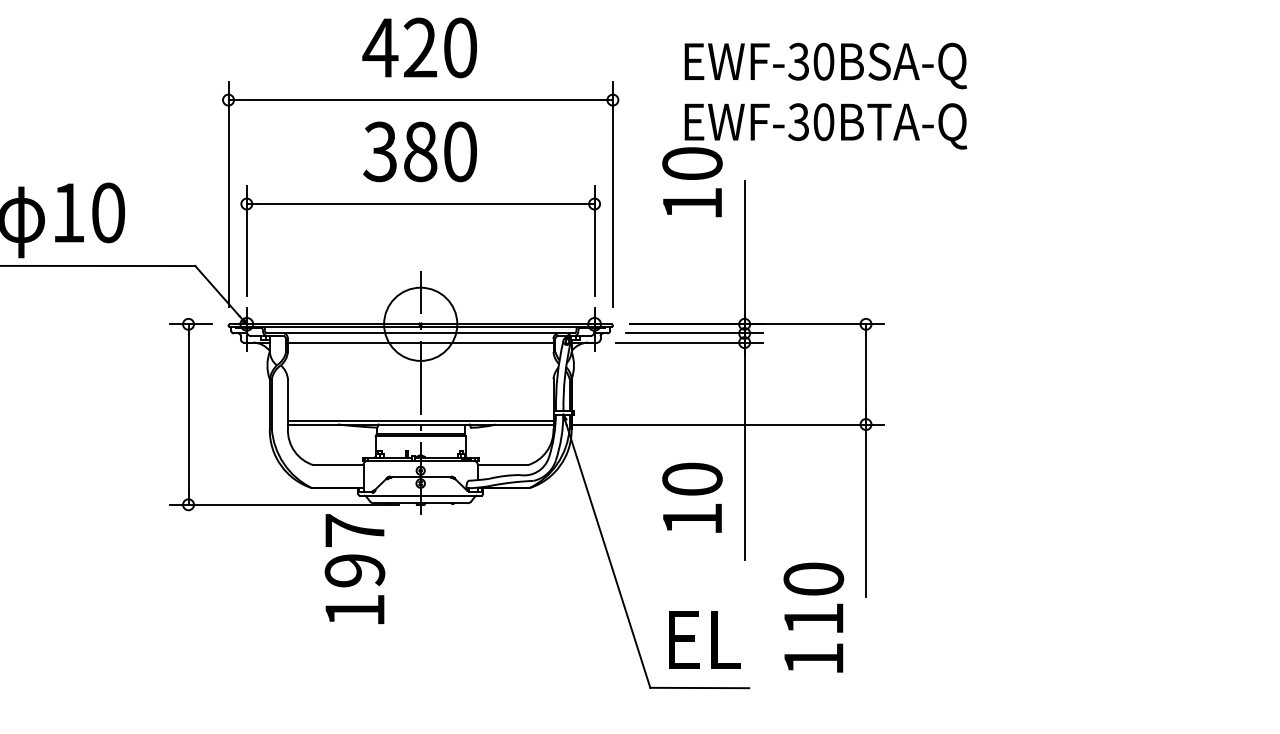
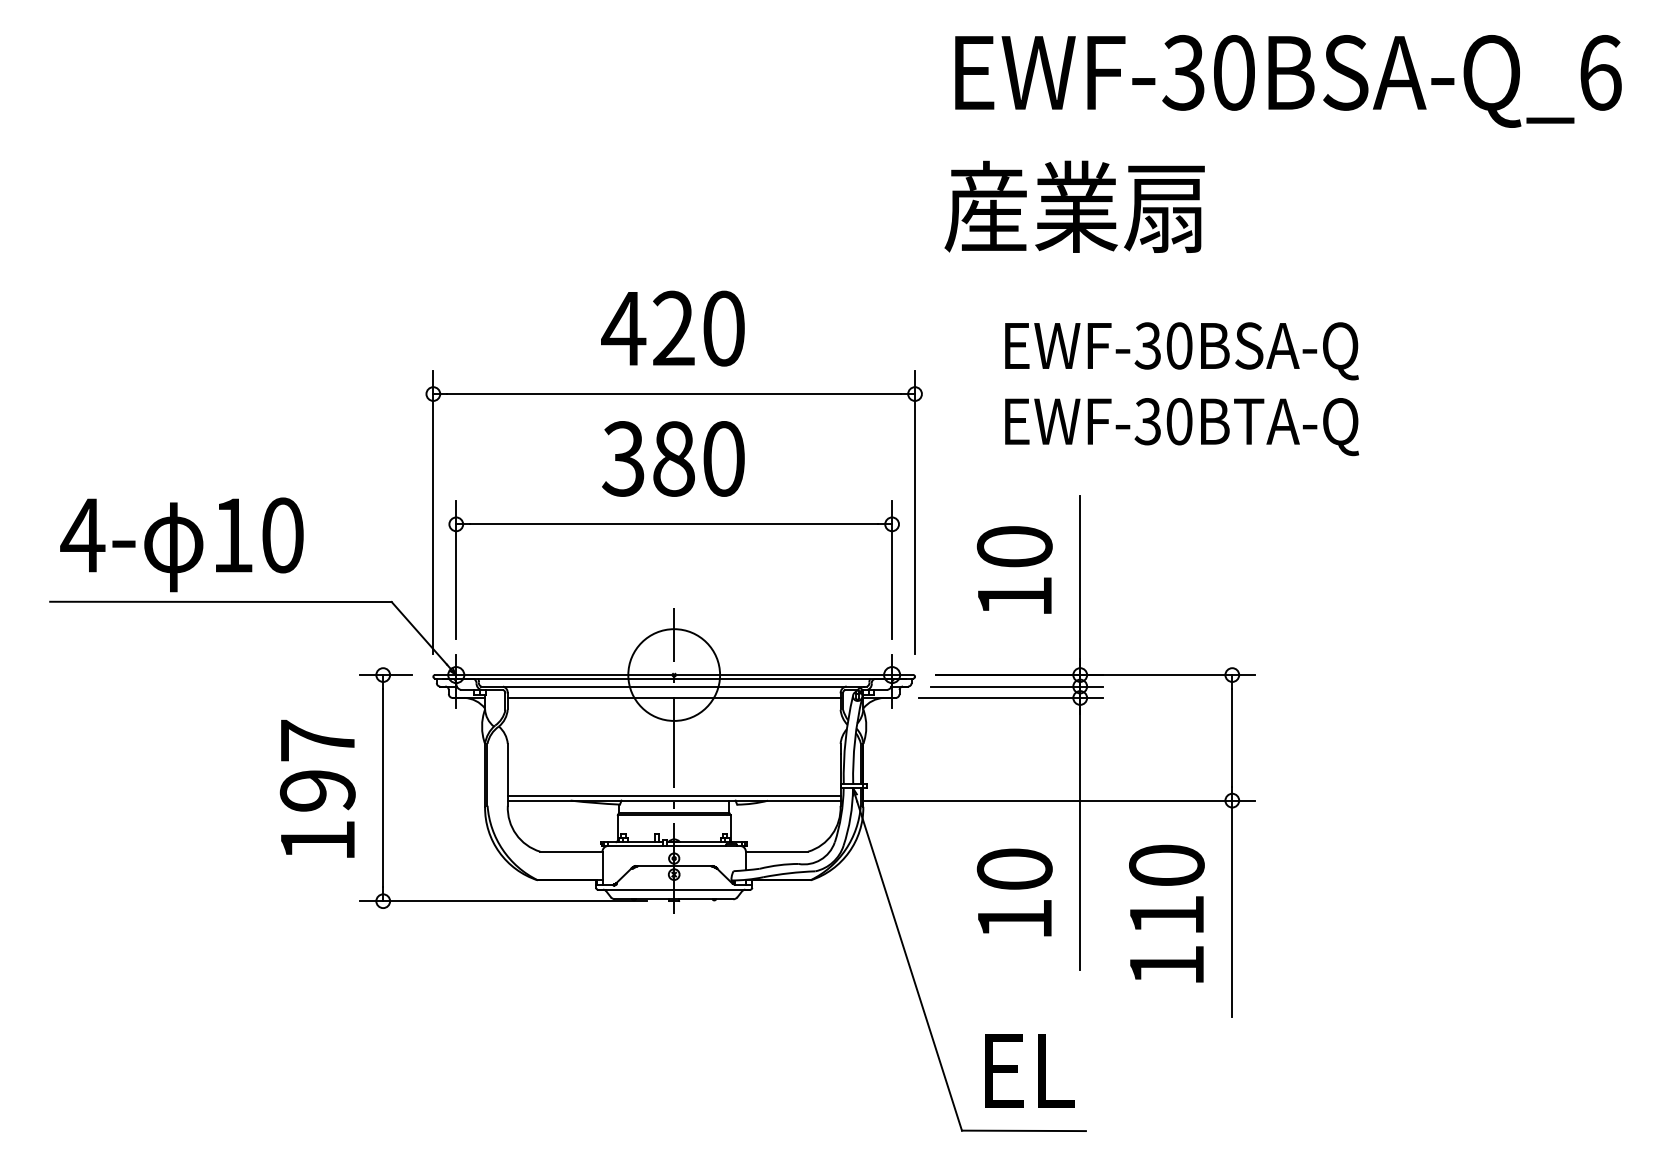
text: (692, 181) -> (1014, 569), moved
text: (354, 568) -> (317, 788), moved
text: (813, 617) -> (1166, 913), moved

